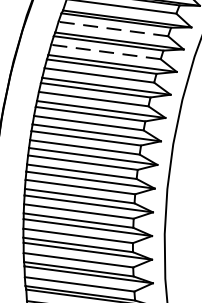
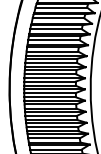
line: (114, 29) -> (56, 29), dashed -> solid
line: (106, 52) -> (54, 40), dashed -> solid

